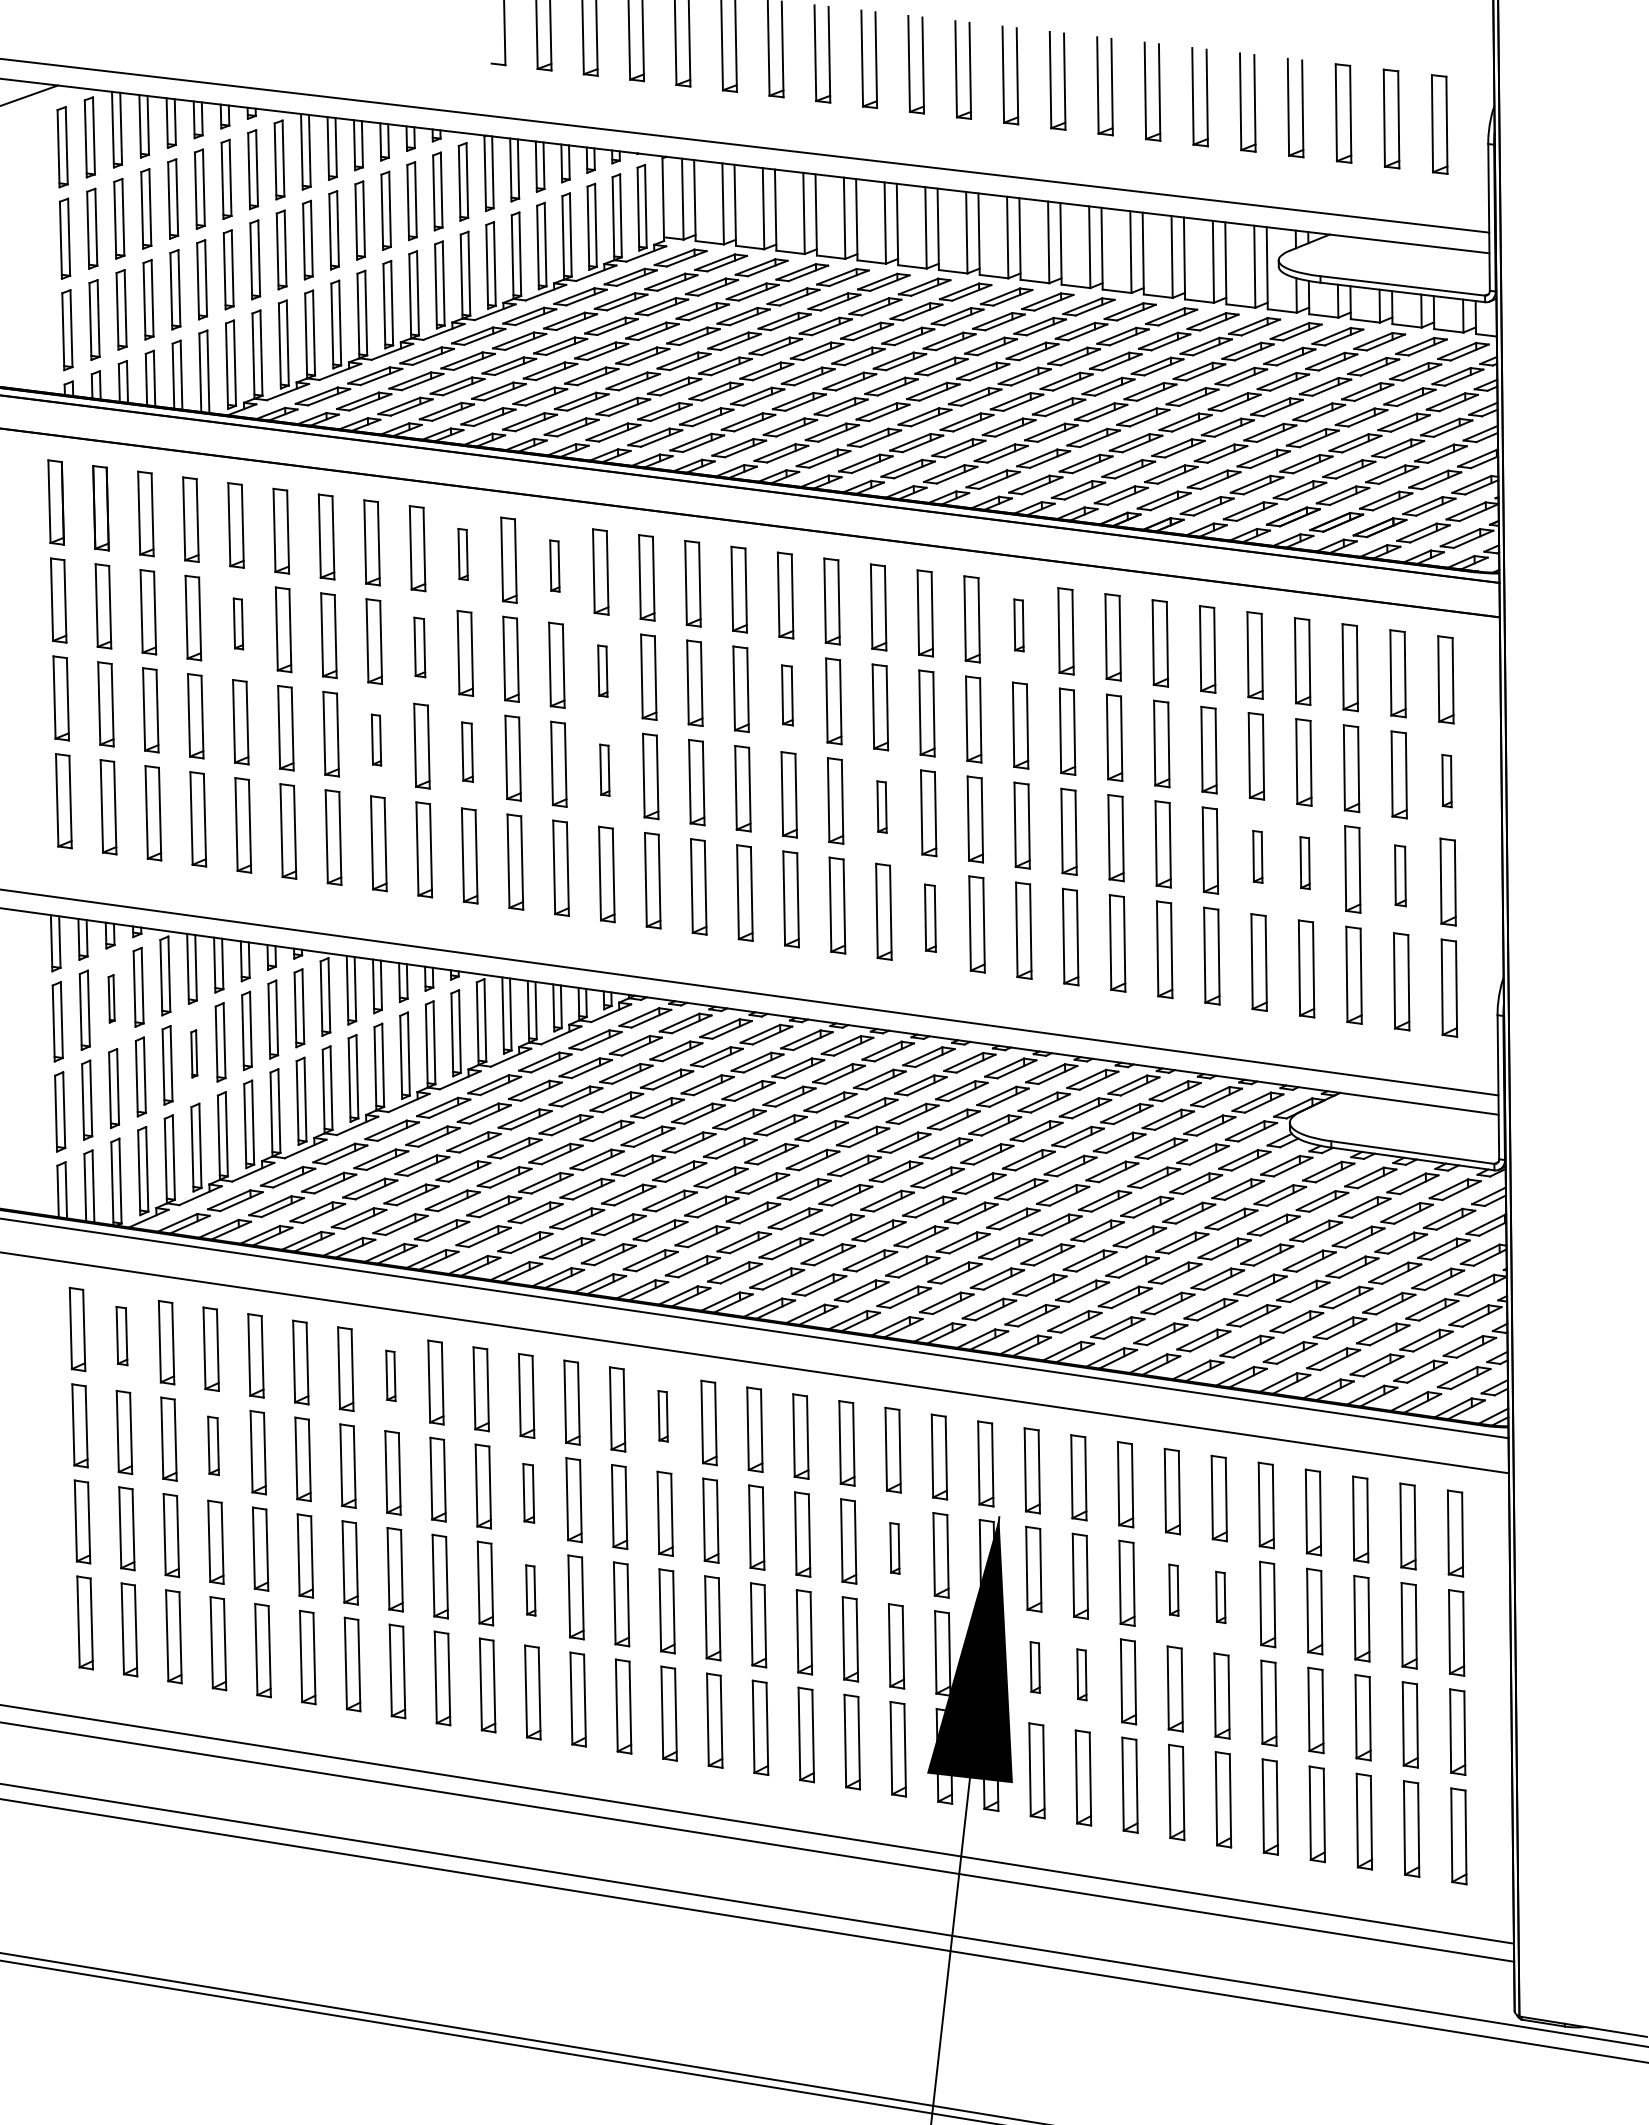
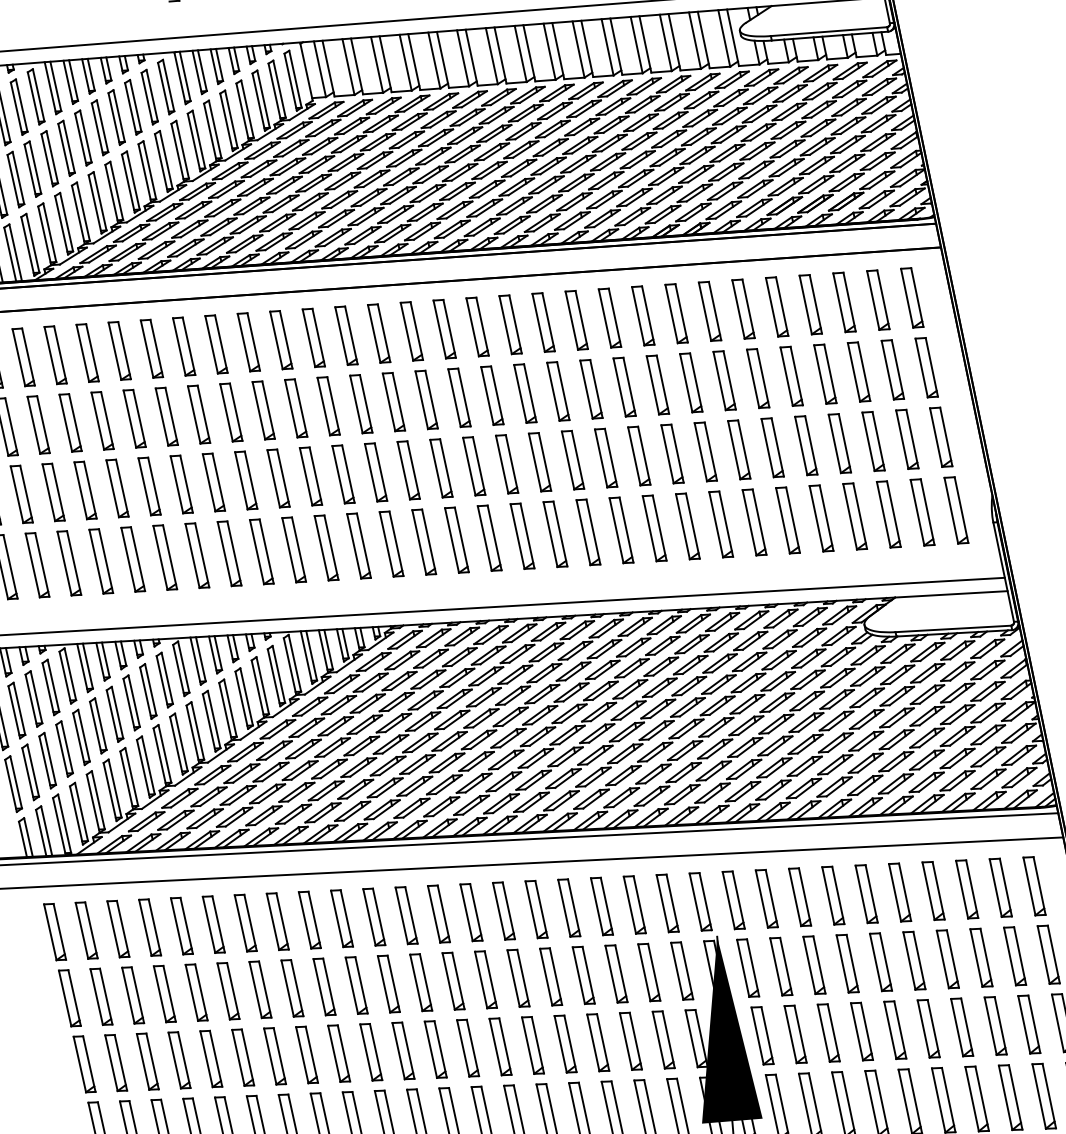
part: (462, 554) -> (215, 344), size x1.67
part: (554, 565) -> (281, 339), size x1.67
part: (238, 623) -> (70, 422), size x1.67
part: (1018, 625) -> (609, 318), size x1.67
part: (419, 647) -> (198, 414), size x1.43
part: (602, 670) -> (328, 405), size x1.67
part: (787, 695) -> (459, 397), size x1.43
part: (376, 739) -> (181, 484), size x1.67
part: (467, 751) -> (246, 479), size x1.43
part: (604, 769) -> (343, 473), size x1.67
part: (1446, 780) -> (926, 367), size x1.67
part: (881, 806) -> (539, 461), size x1.67
part: (1257, 856) -> (806, 445), size x1.67
part: (1304, 862) -> (839, 443), size x1.67
part: (1400, 875) -> (907, 439), size x1.43
part: (930, 918) -> (588, 532), size x1.43
part: (111, 998) -> (33, 698), size x1.67
part: (194, 1053) -> (98, 725), size x1.67
part: (121, 1335) -> (86, 930), size x1.43
part: (390, 1375) -> (277, 921), size x1.67
part: (662, 1416) -> (470, 912), size x1.67
part: (213, 1445) -> (164, 993), size x1.43
part: (528, 1493) -> (388, 984), size x1.43
part: (894, 1548) -> (649, 972), size x1.67
part: (1173, 1589) -> (847, 963), size x1.67
part: (530, 1590) -> (403, 1050), size x1.67
part: (1220, 1597) -> (880, 962), size x1.67
part: (1034, 1667) -> (761, 1035), size x1.67
part: (1081, 1674) -> (795, 1034), size x1.67

